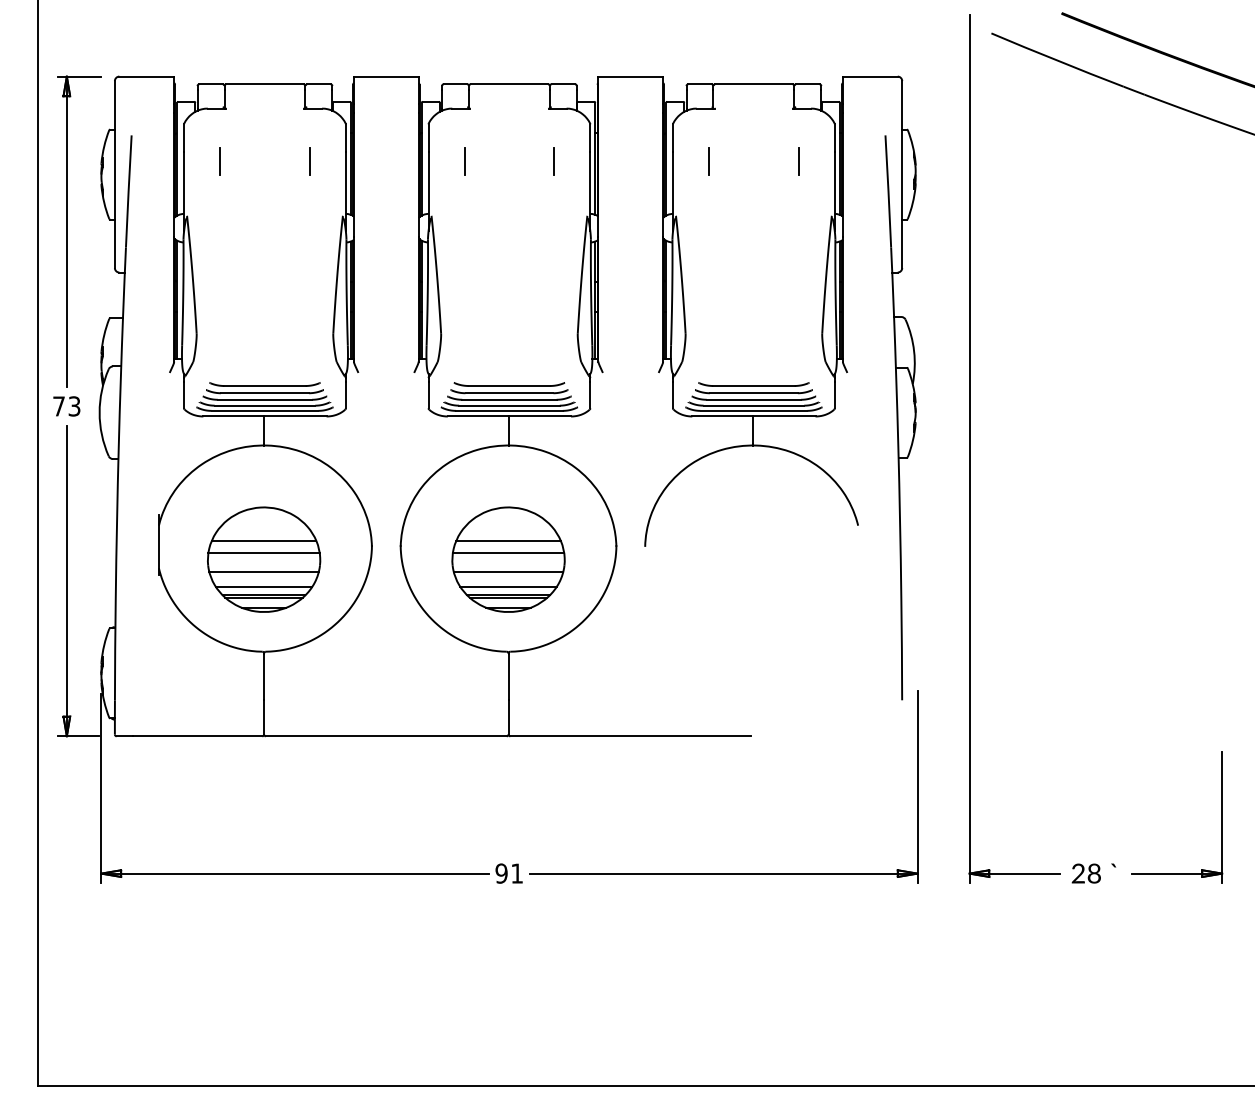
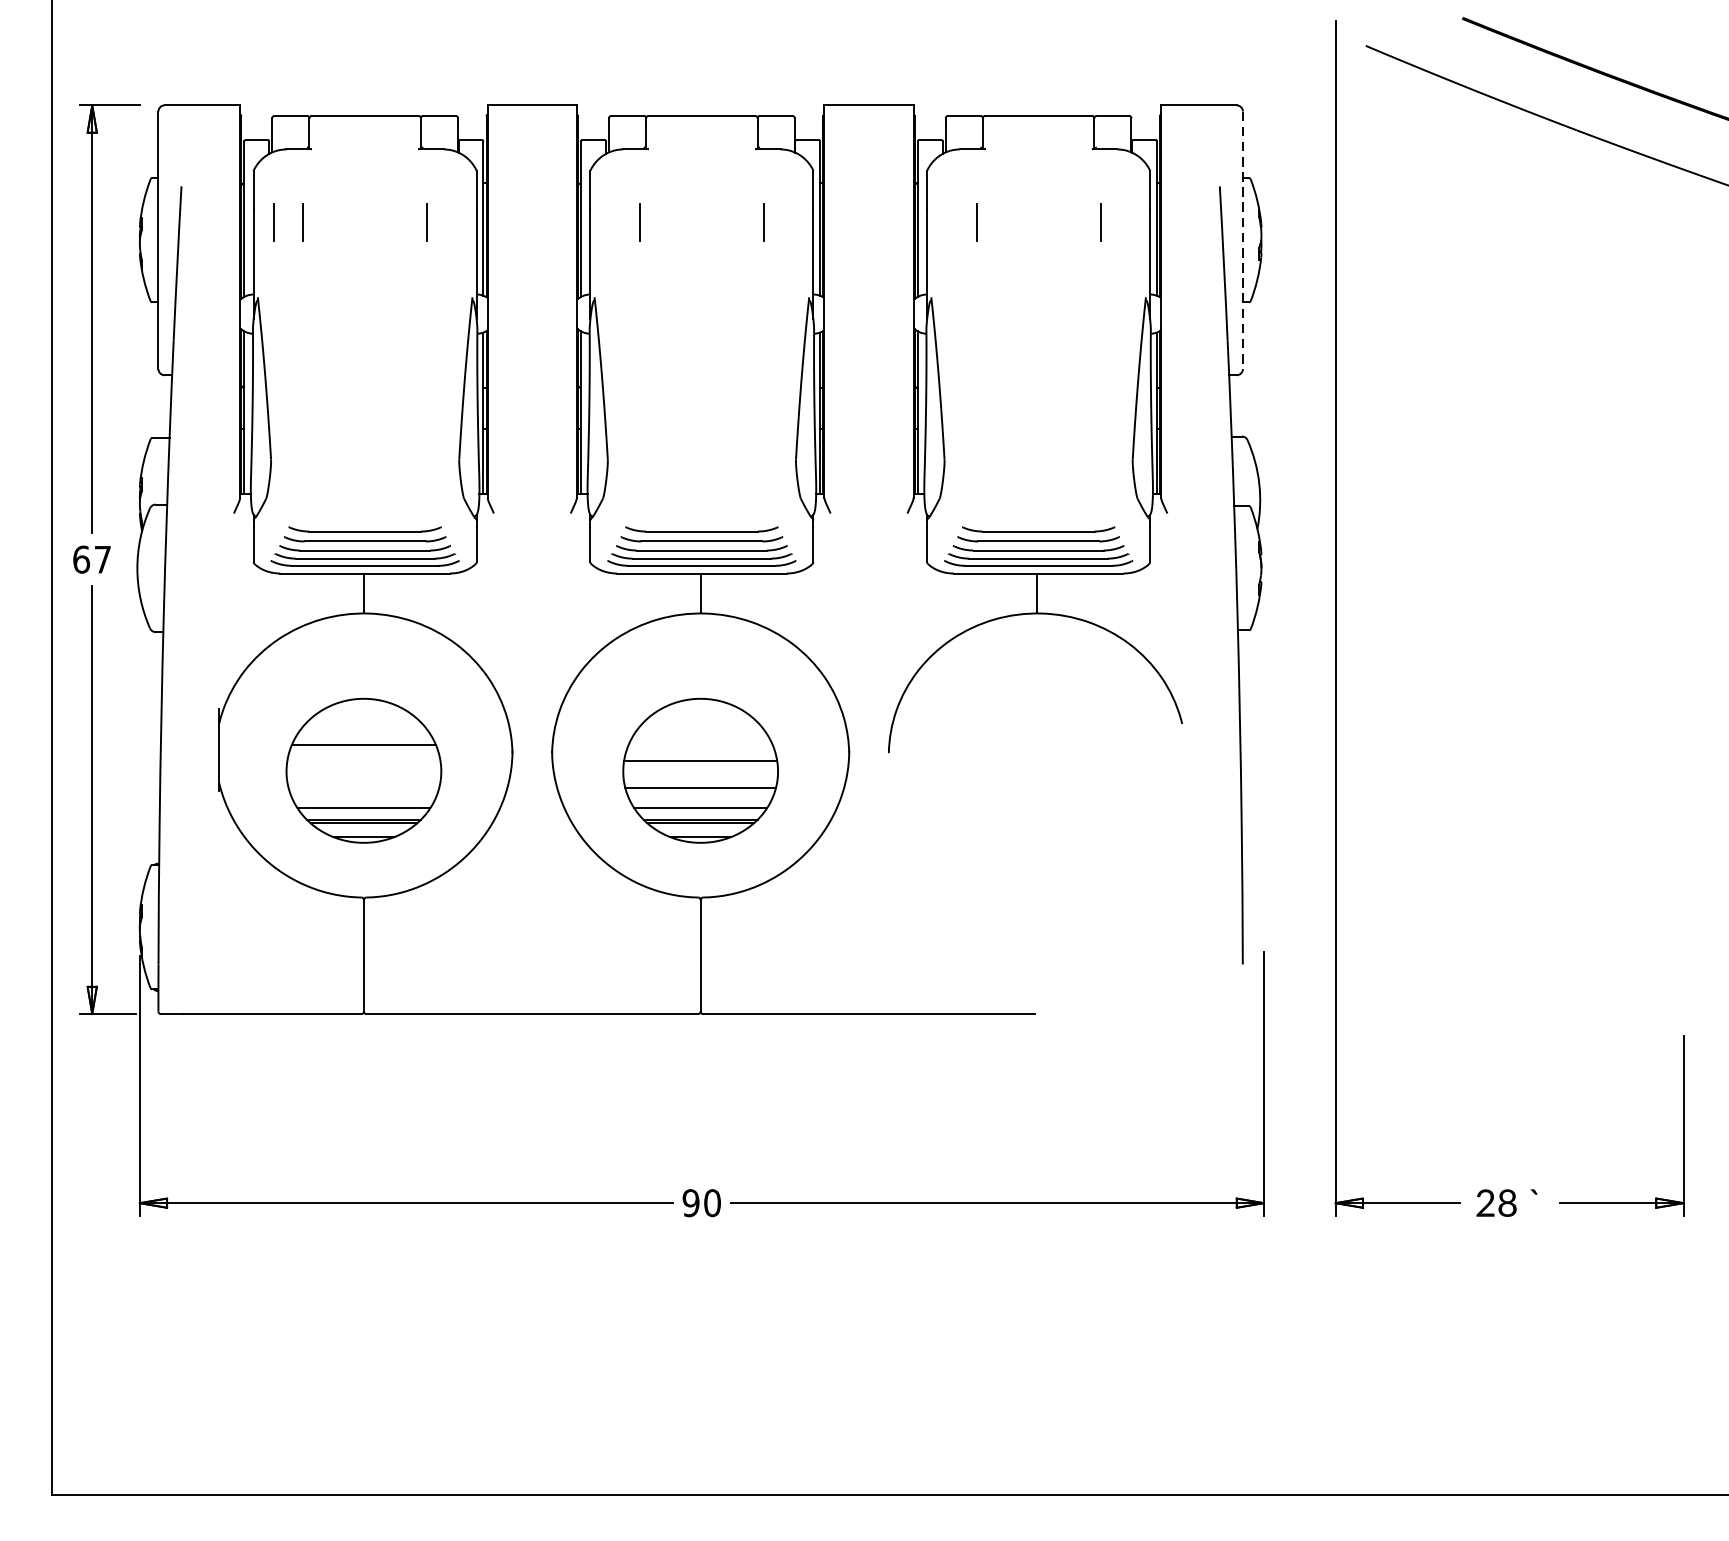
line: (198, 161) -> (273, 222), added
line: (902, 175) -> (1243, 241), solid -> dashed
text: (66, 406) -> (91, 559), 73 -> 67
line: (508, 540) -> (700, 744), removed
line: (263, 552) -> (363, 760), removed
line: (263, 572) -> (363, 788), removed
text: (517, 873) -> (712, 1203), 91 -> 90

